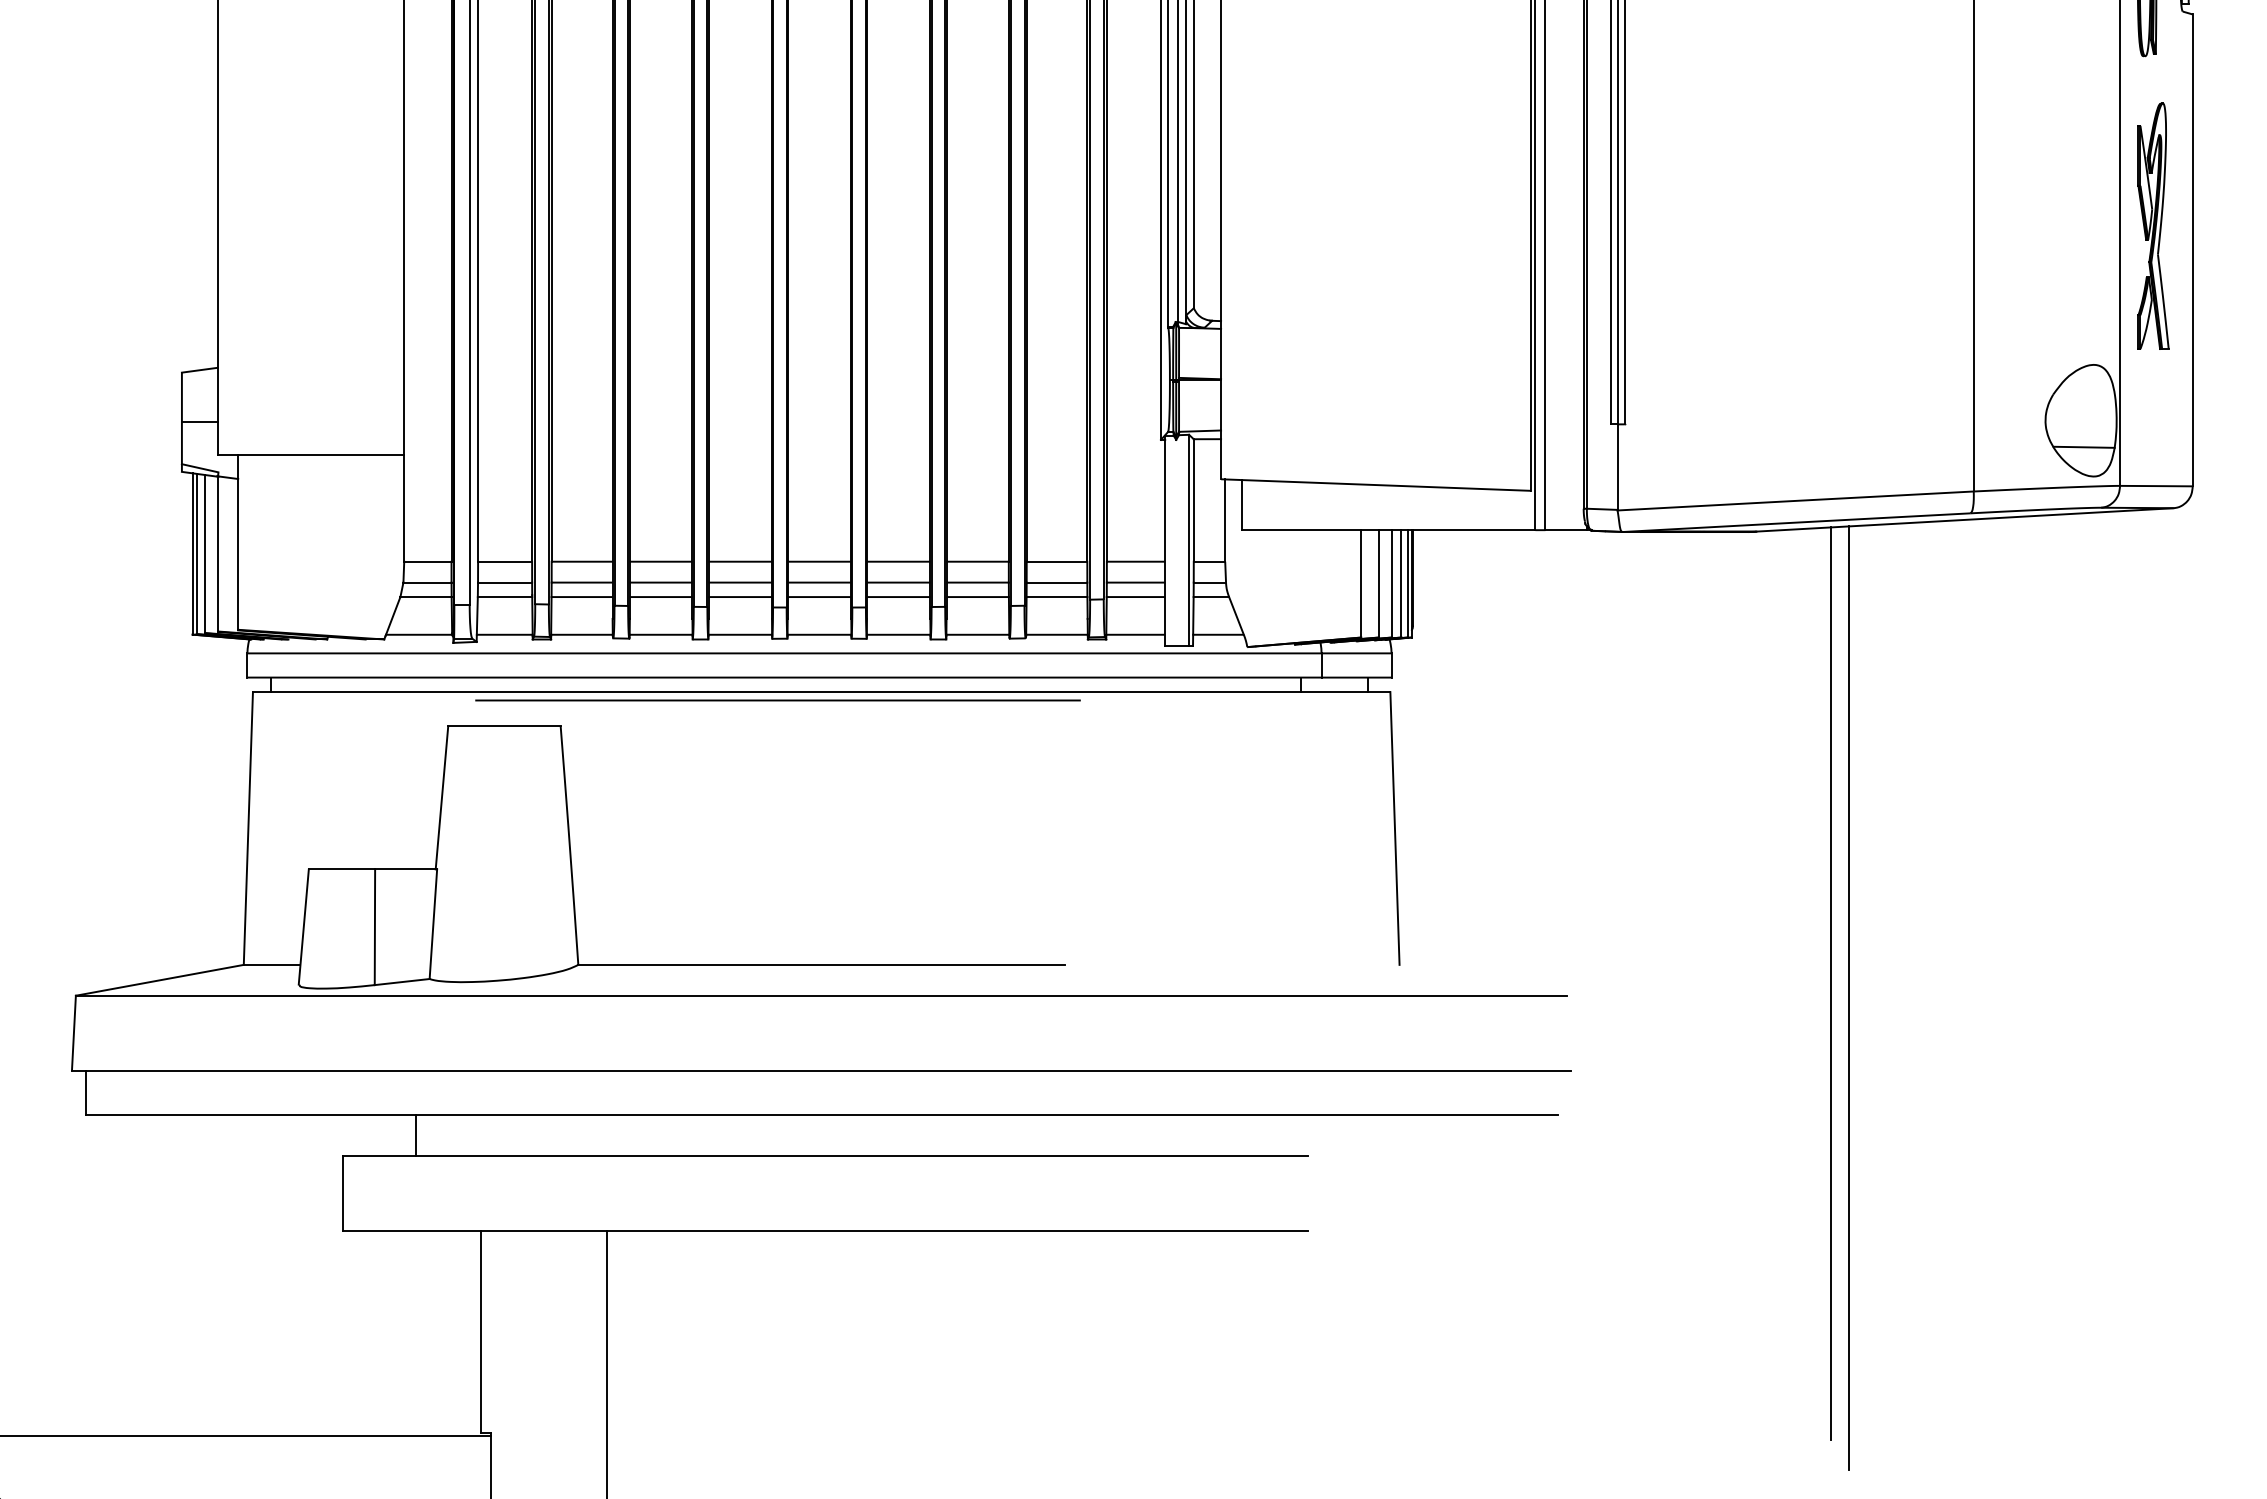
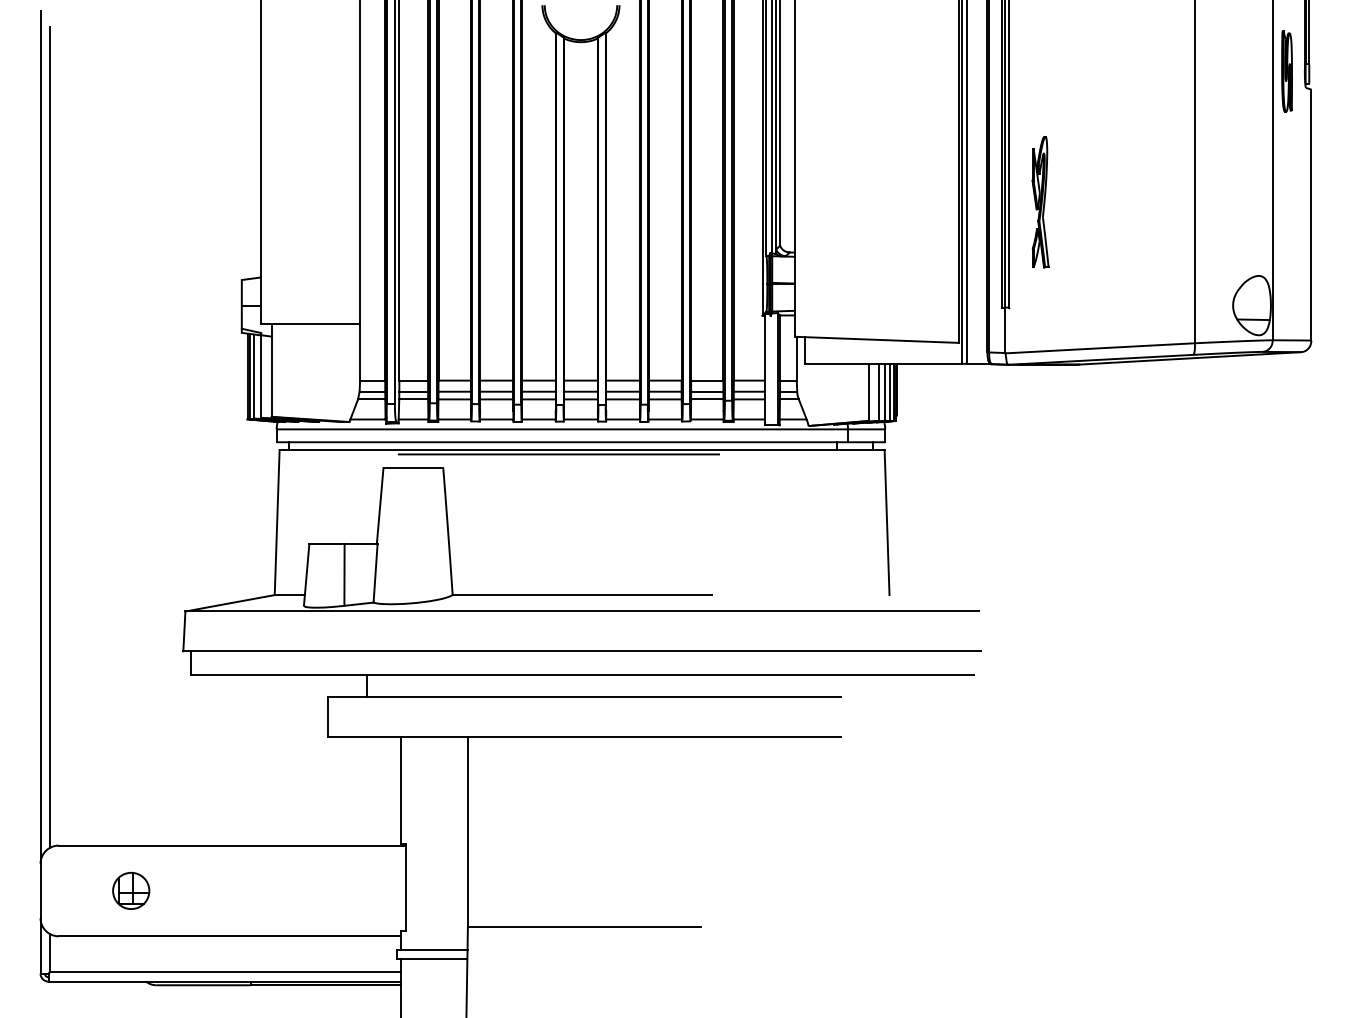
part: (2153, 226) -> (1040, 202), moved
line: (1830, 982) -> (1118, 604), removed
line: (1848, 997) -> (1128, 612), removed

